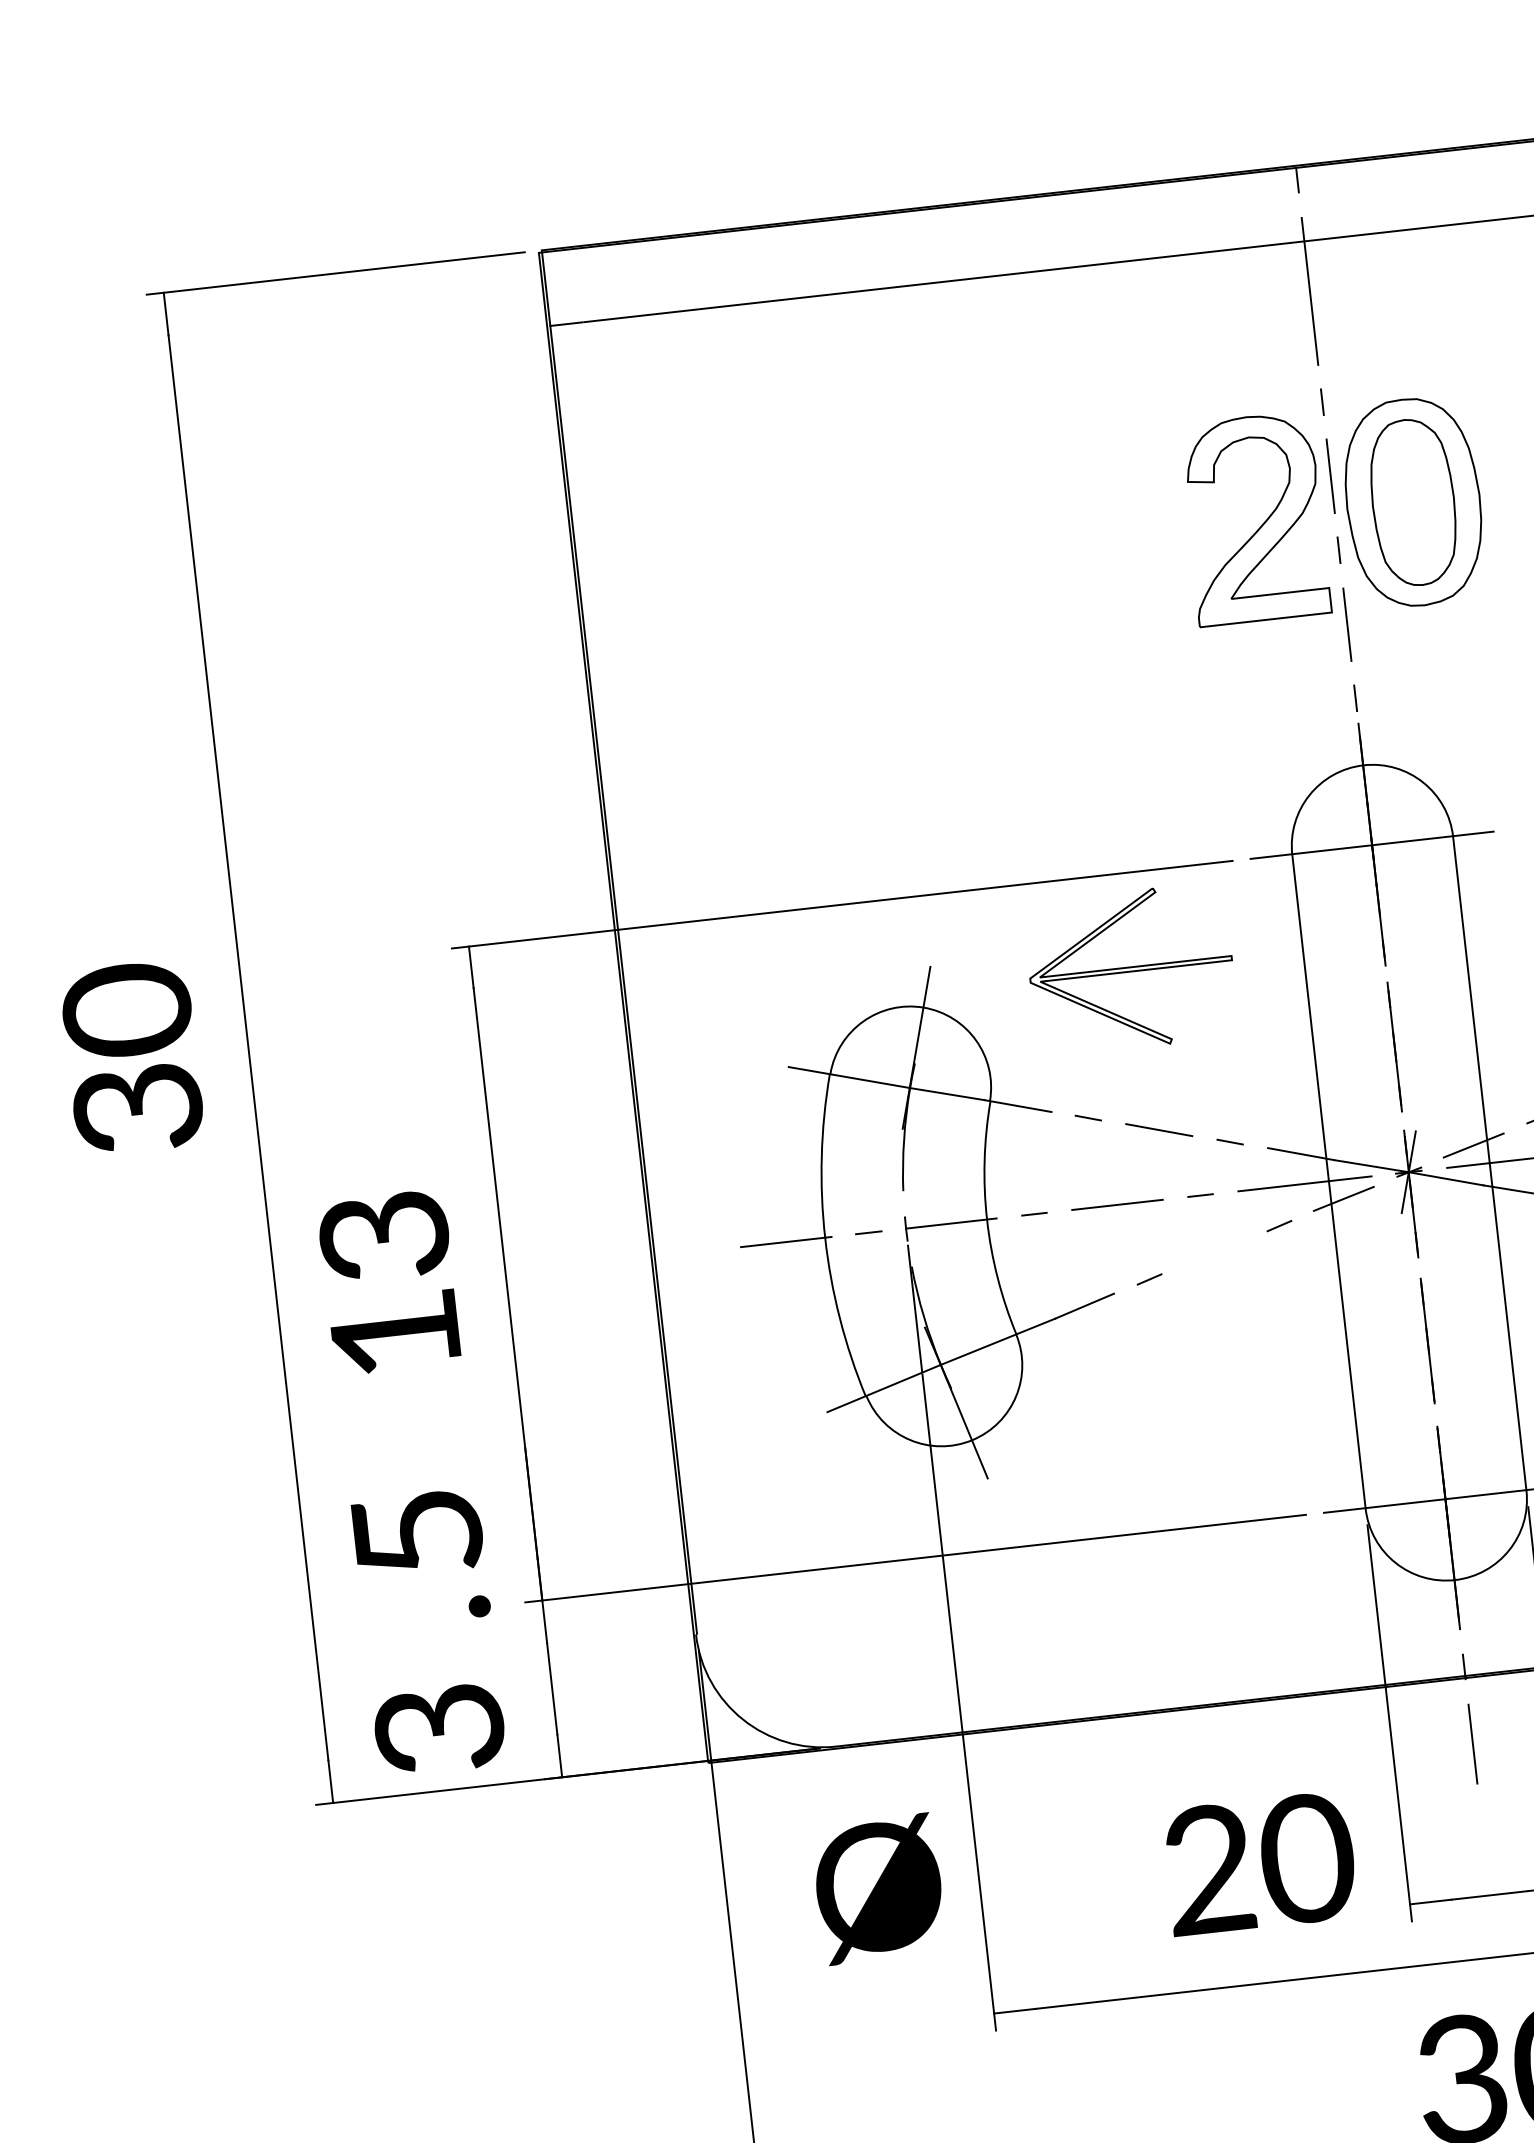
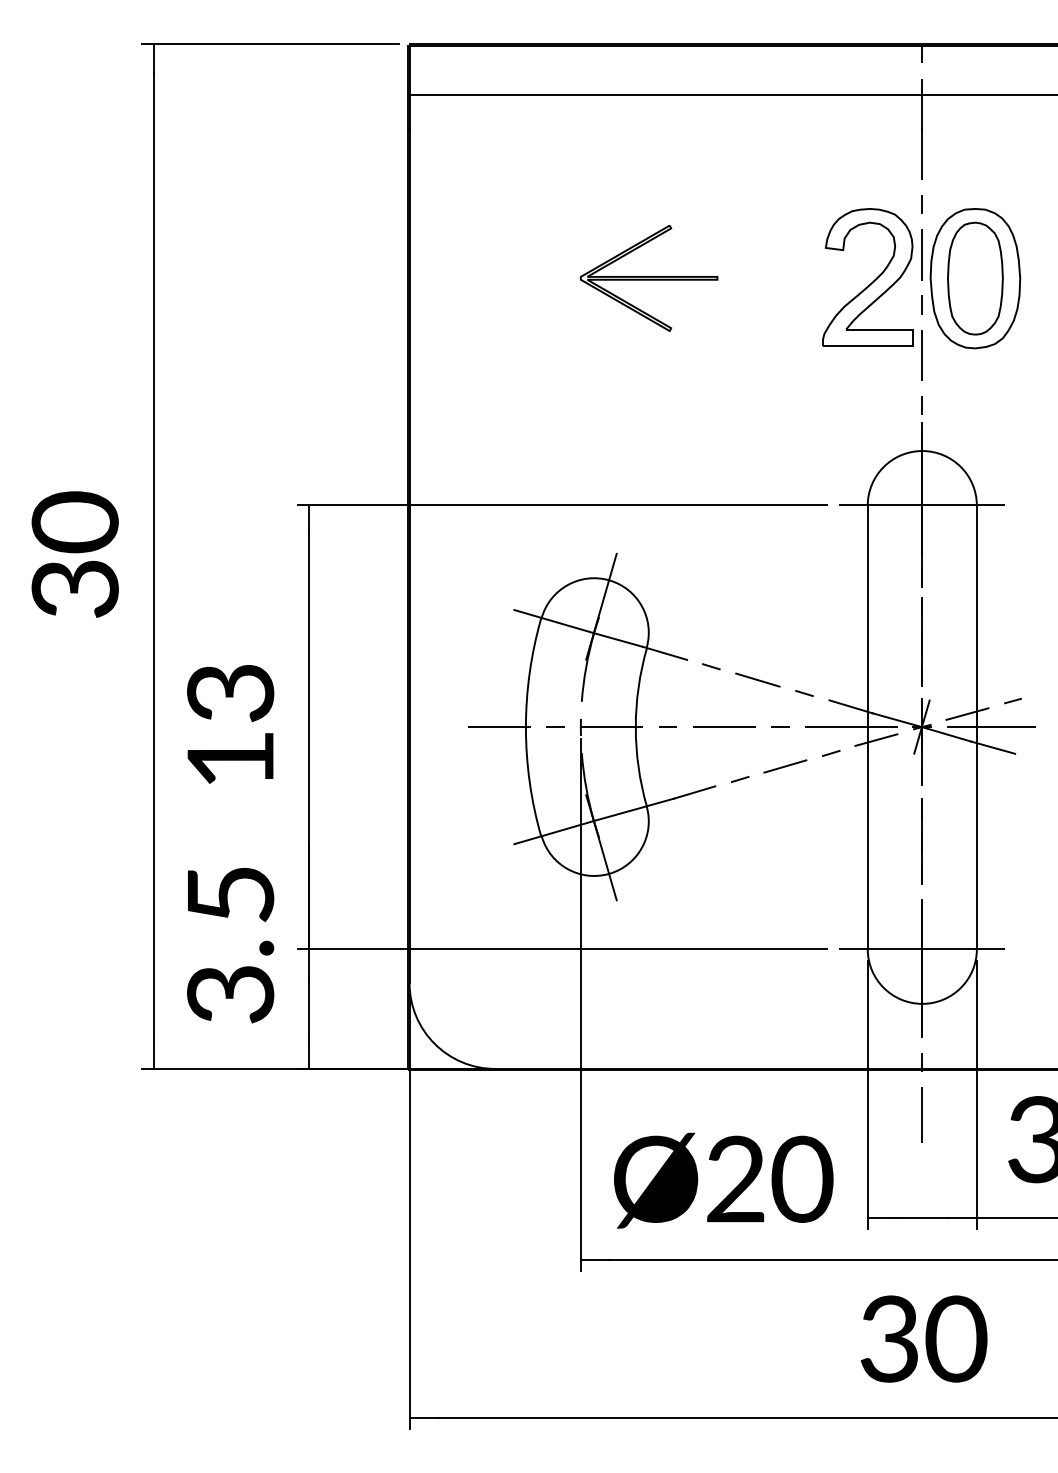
part: (1131, 969) -> (649, 278), moved
line: (1214, 1252) -> (785, 766), added
text: (439, 1729) -> (230, 994), moved
text: (879, 1888) -> (656, 1180), moved

